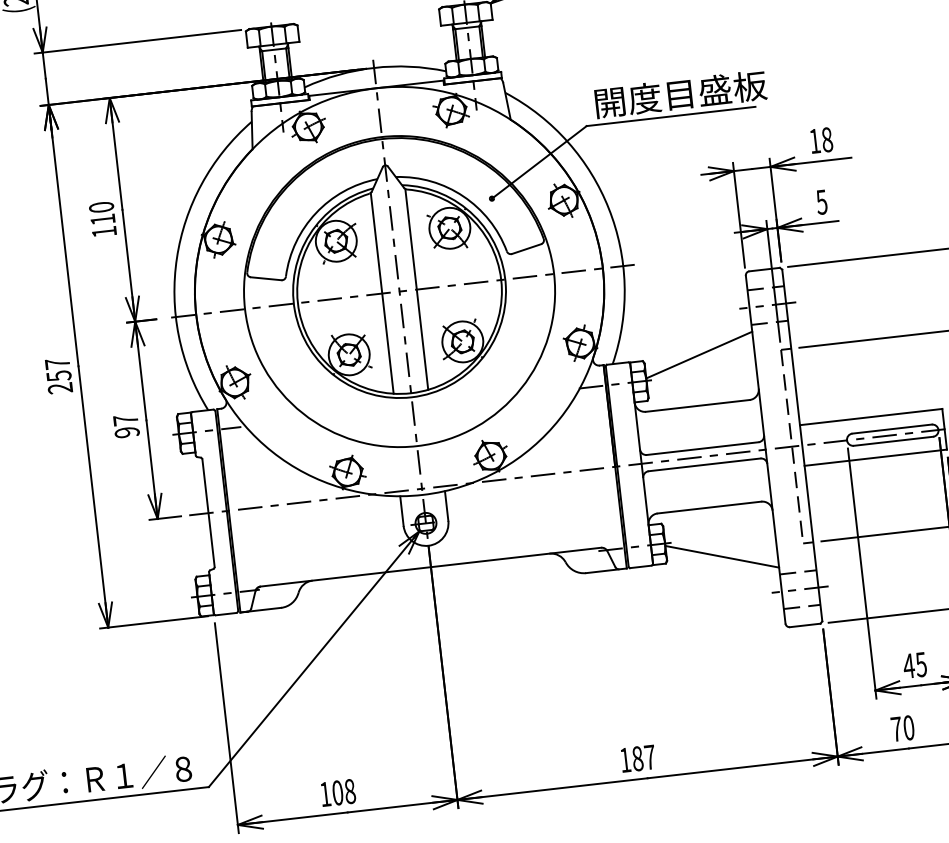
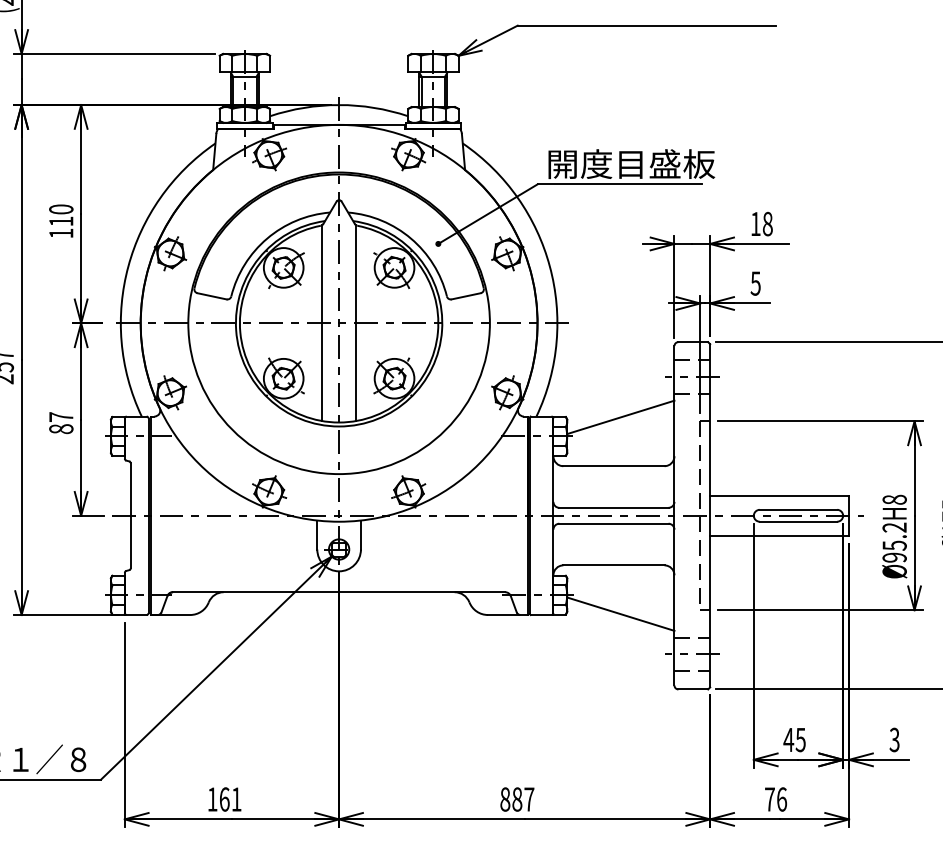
text: (127, 432) -> (61, 429), 97 -> 87
text: (909, 727) -> (782, 799), 70 -> 76
text: (625, 760) -> (505, 799), 187 -> 887
text: (343, 792) -> (230, 799), 108 -> 161

